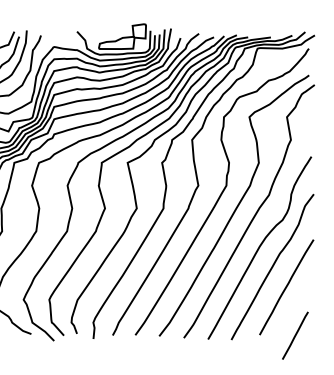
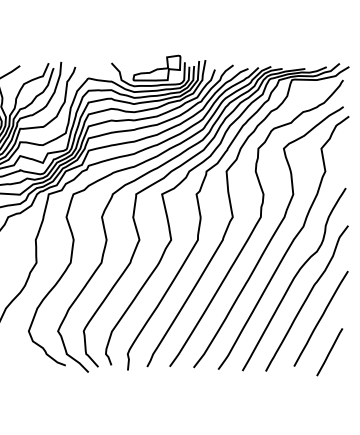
line: (295, 336) -> (329, 352), moved

